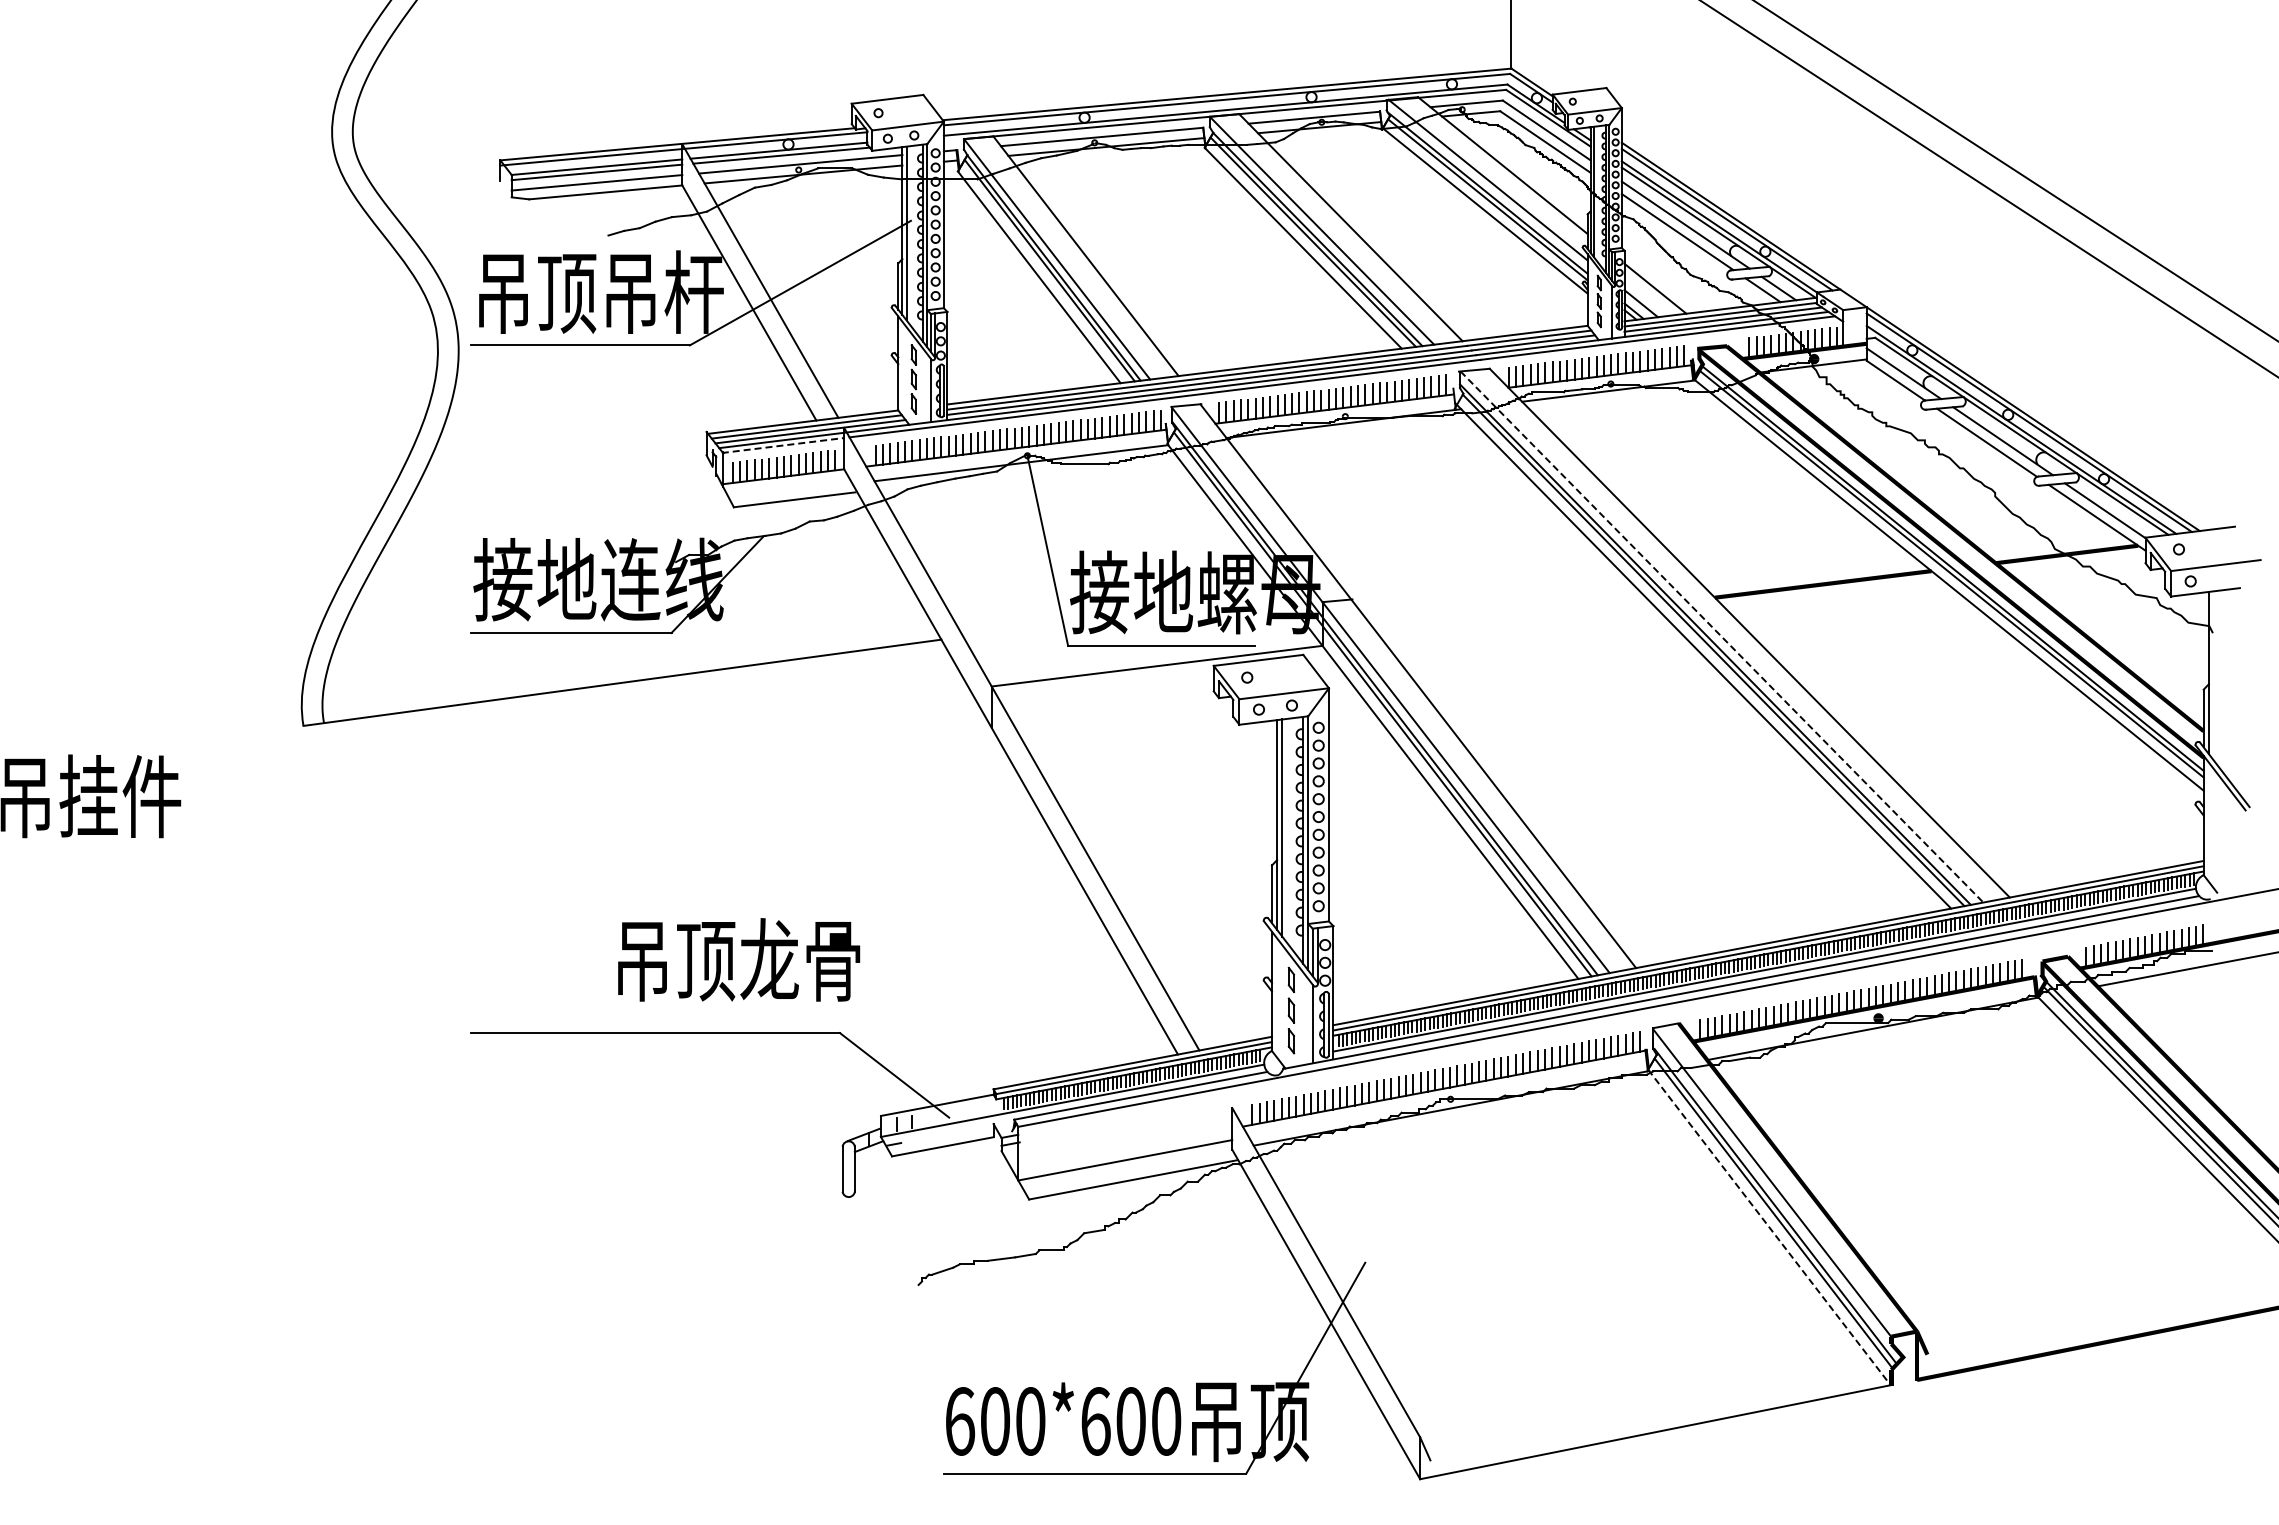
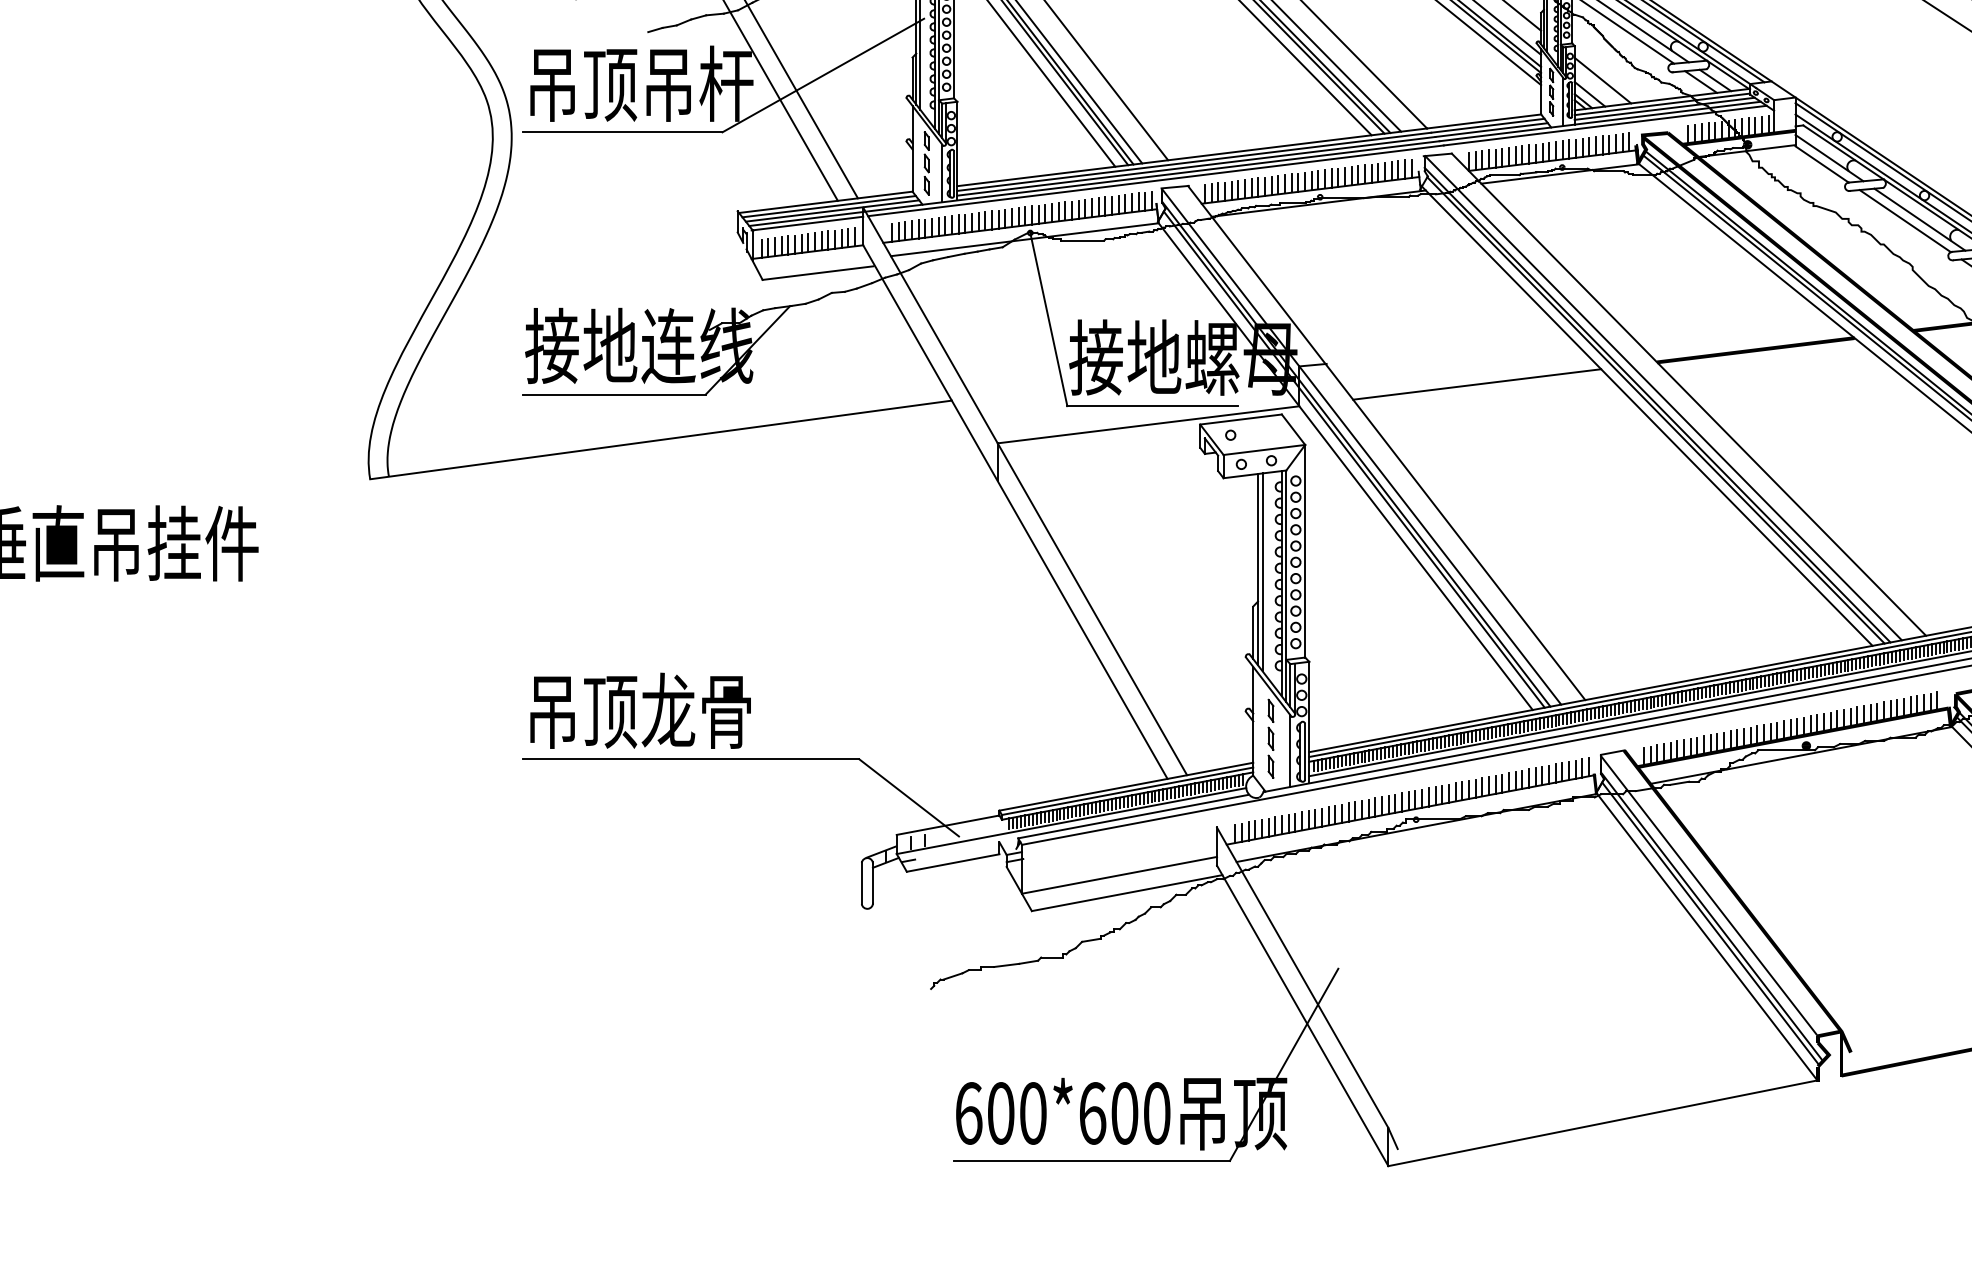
line: (783, 445) -> (807, 223), dashed -> solid
line: (1517, 621) -> (1477, 384), added
line: (1721, 637) -> (1663, 398), dashed -> solid
text: (739, 959) -> (641, 710), moved
line: (1769, 1227) -> (1706, 936), dashed -> solid

